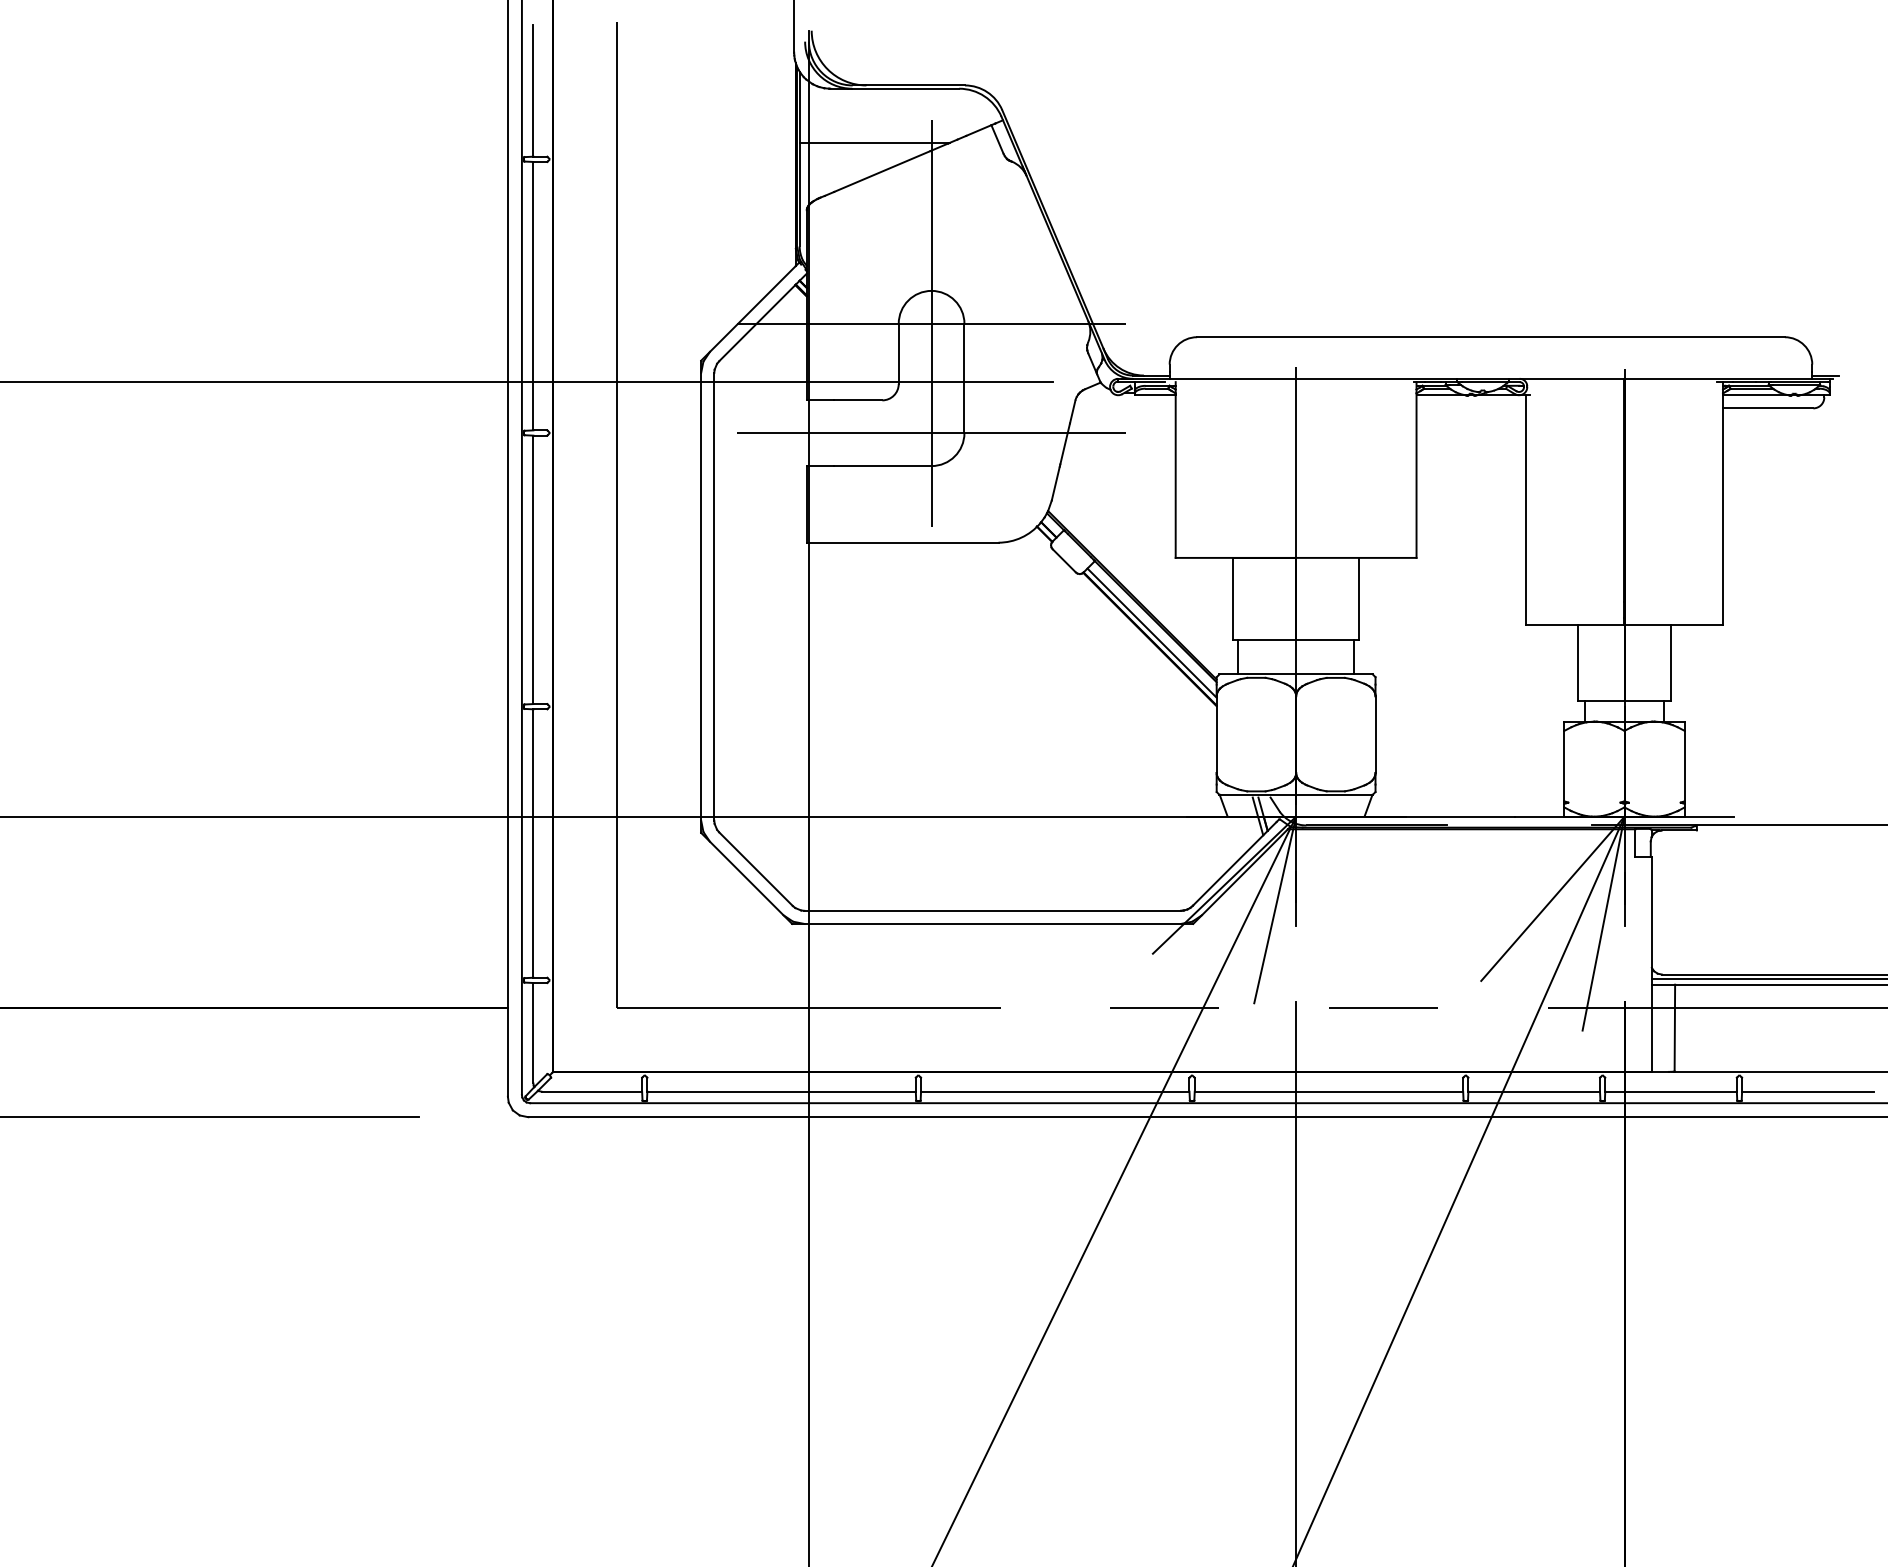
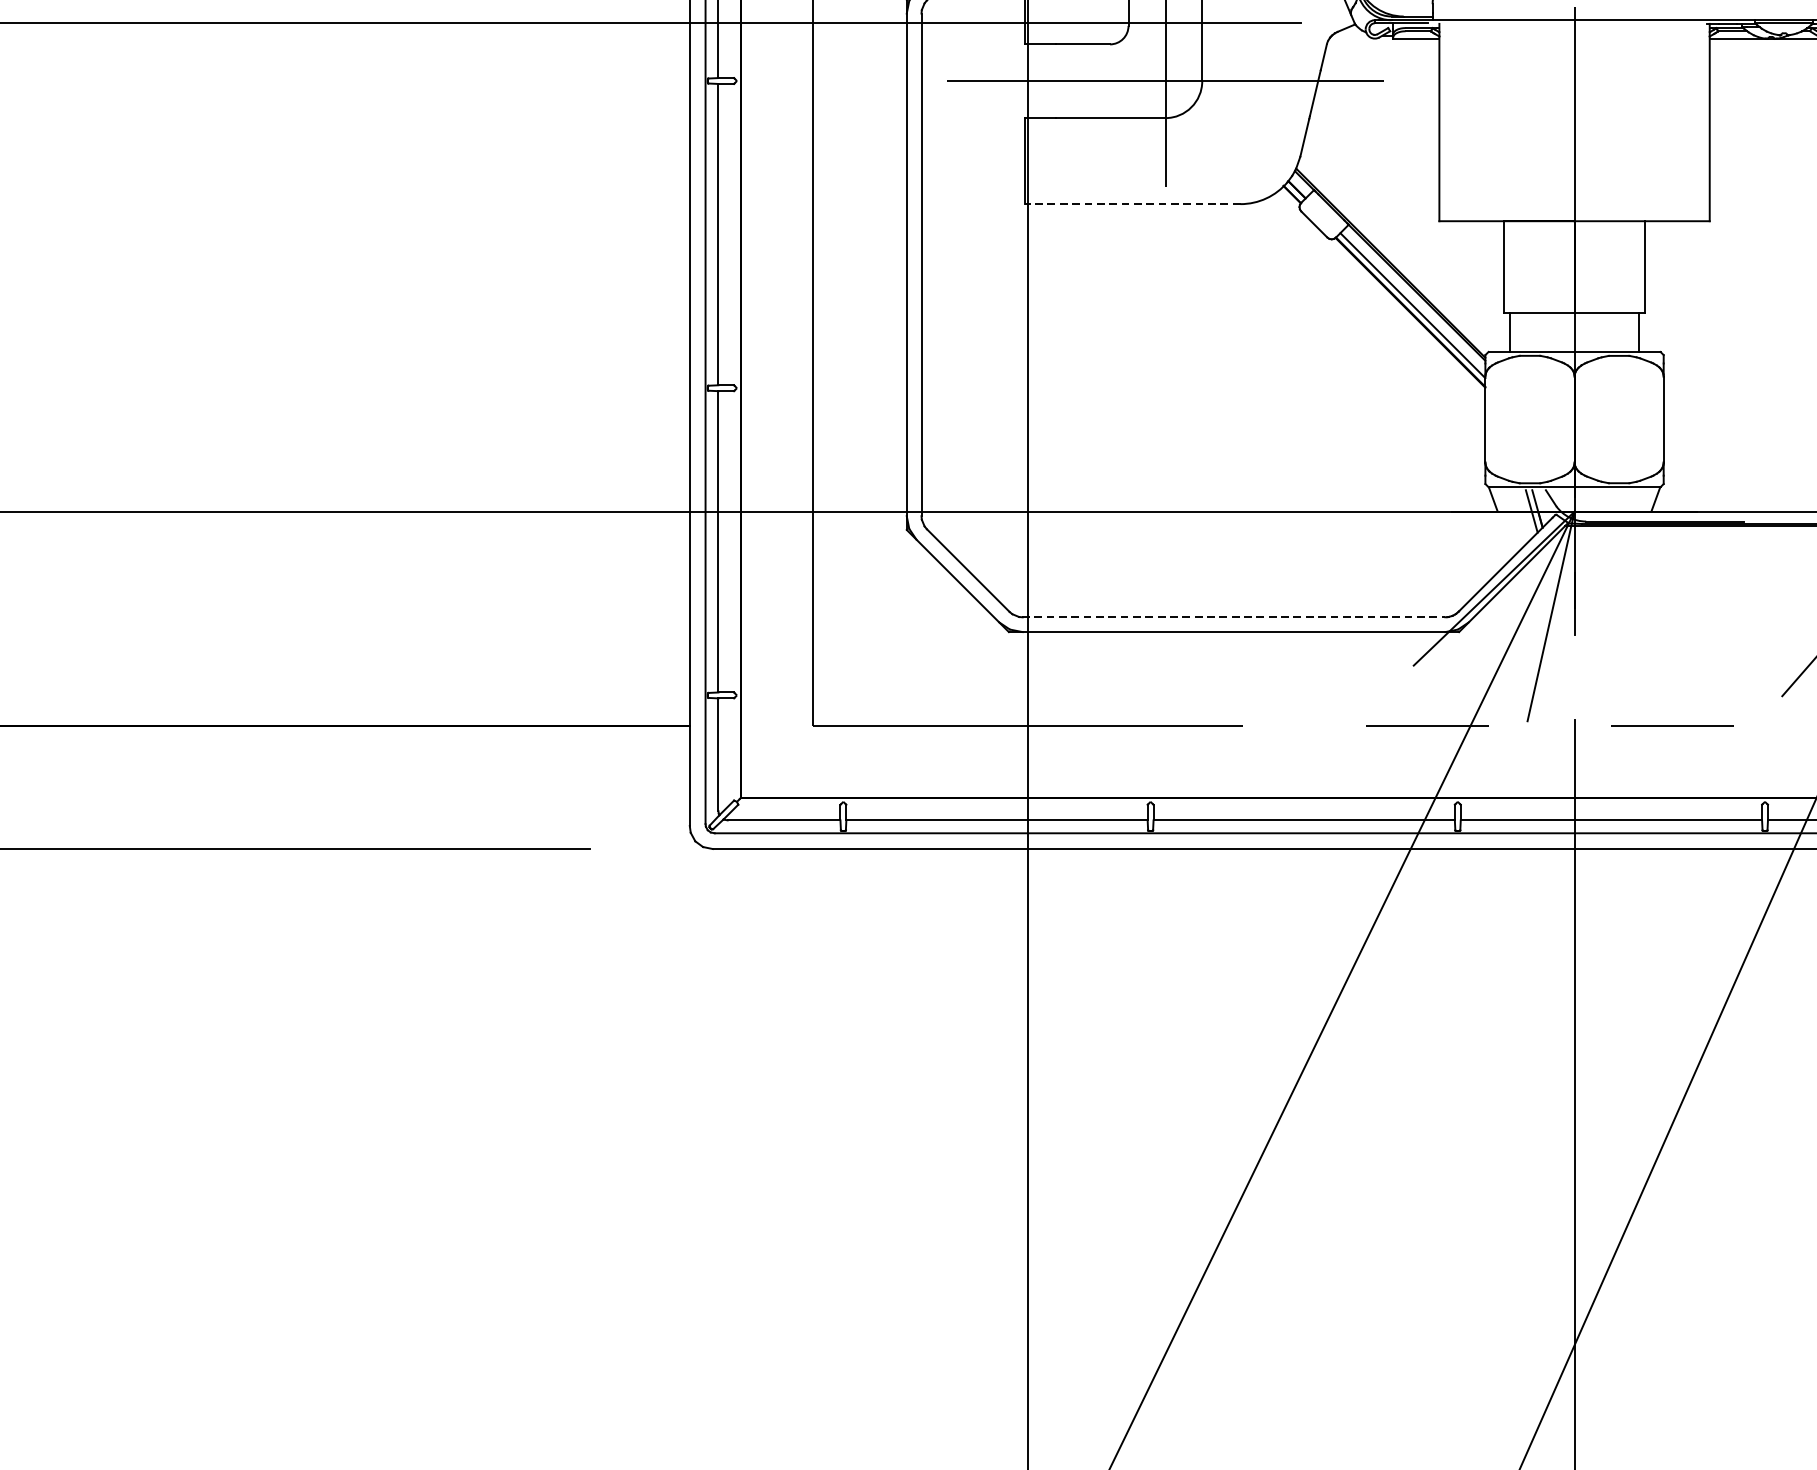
line: (902, 542) -> (1132, 203), solid -> dashed
line: (992, 910) -> (1233, 617), solid -> dashed

